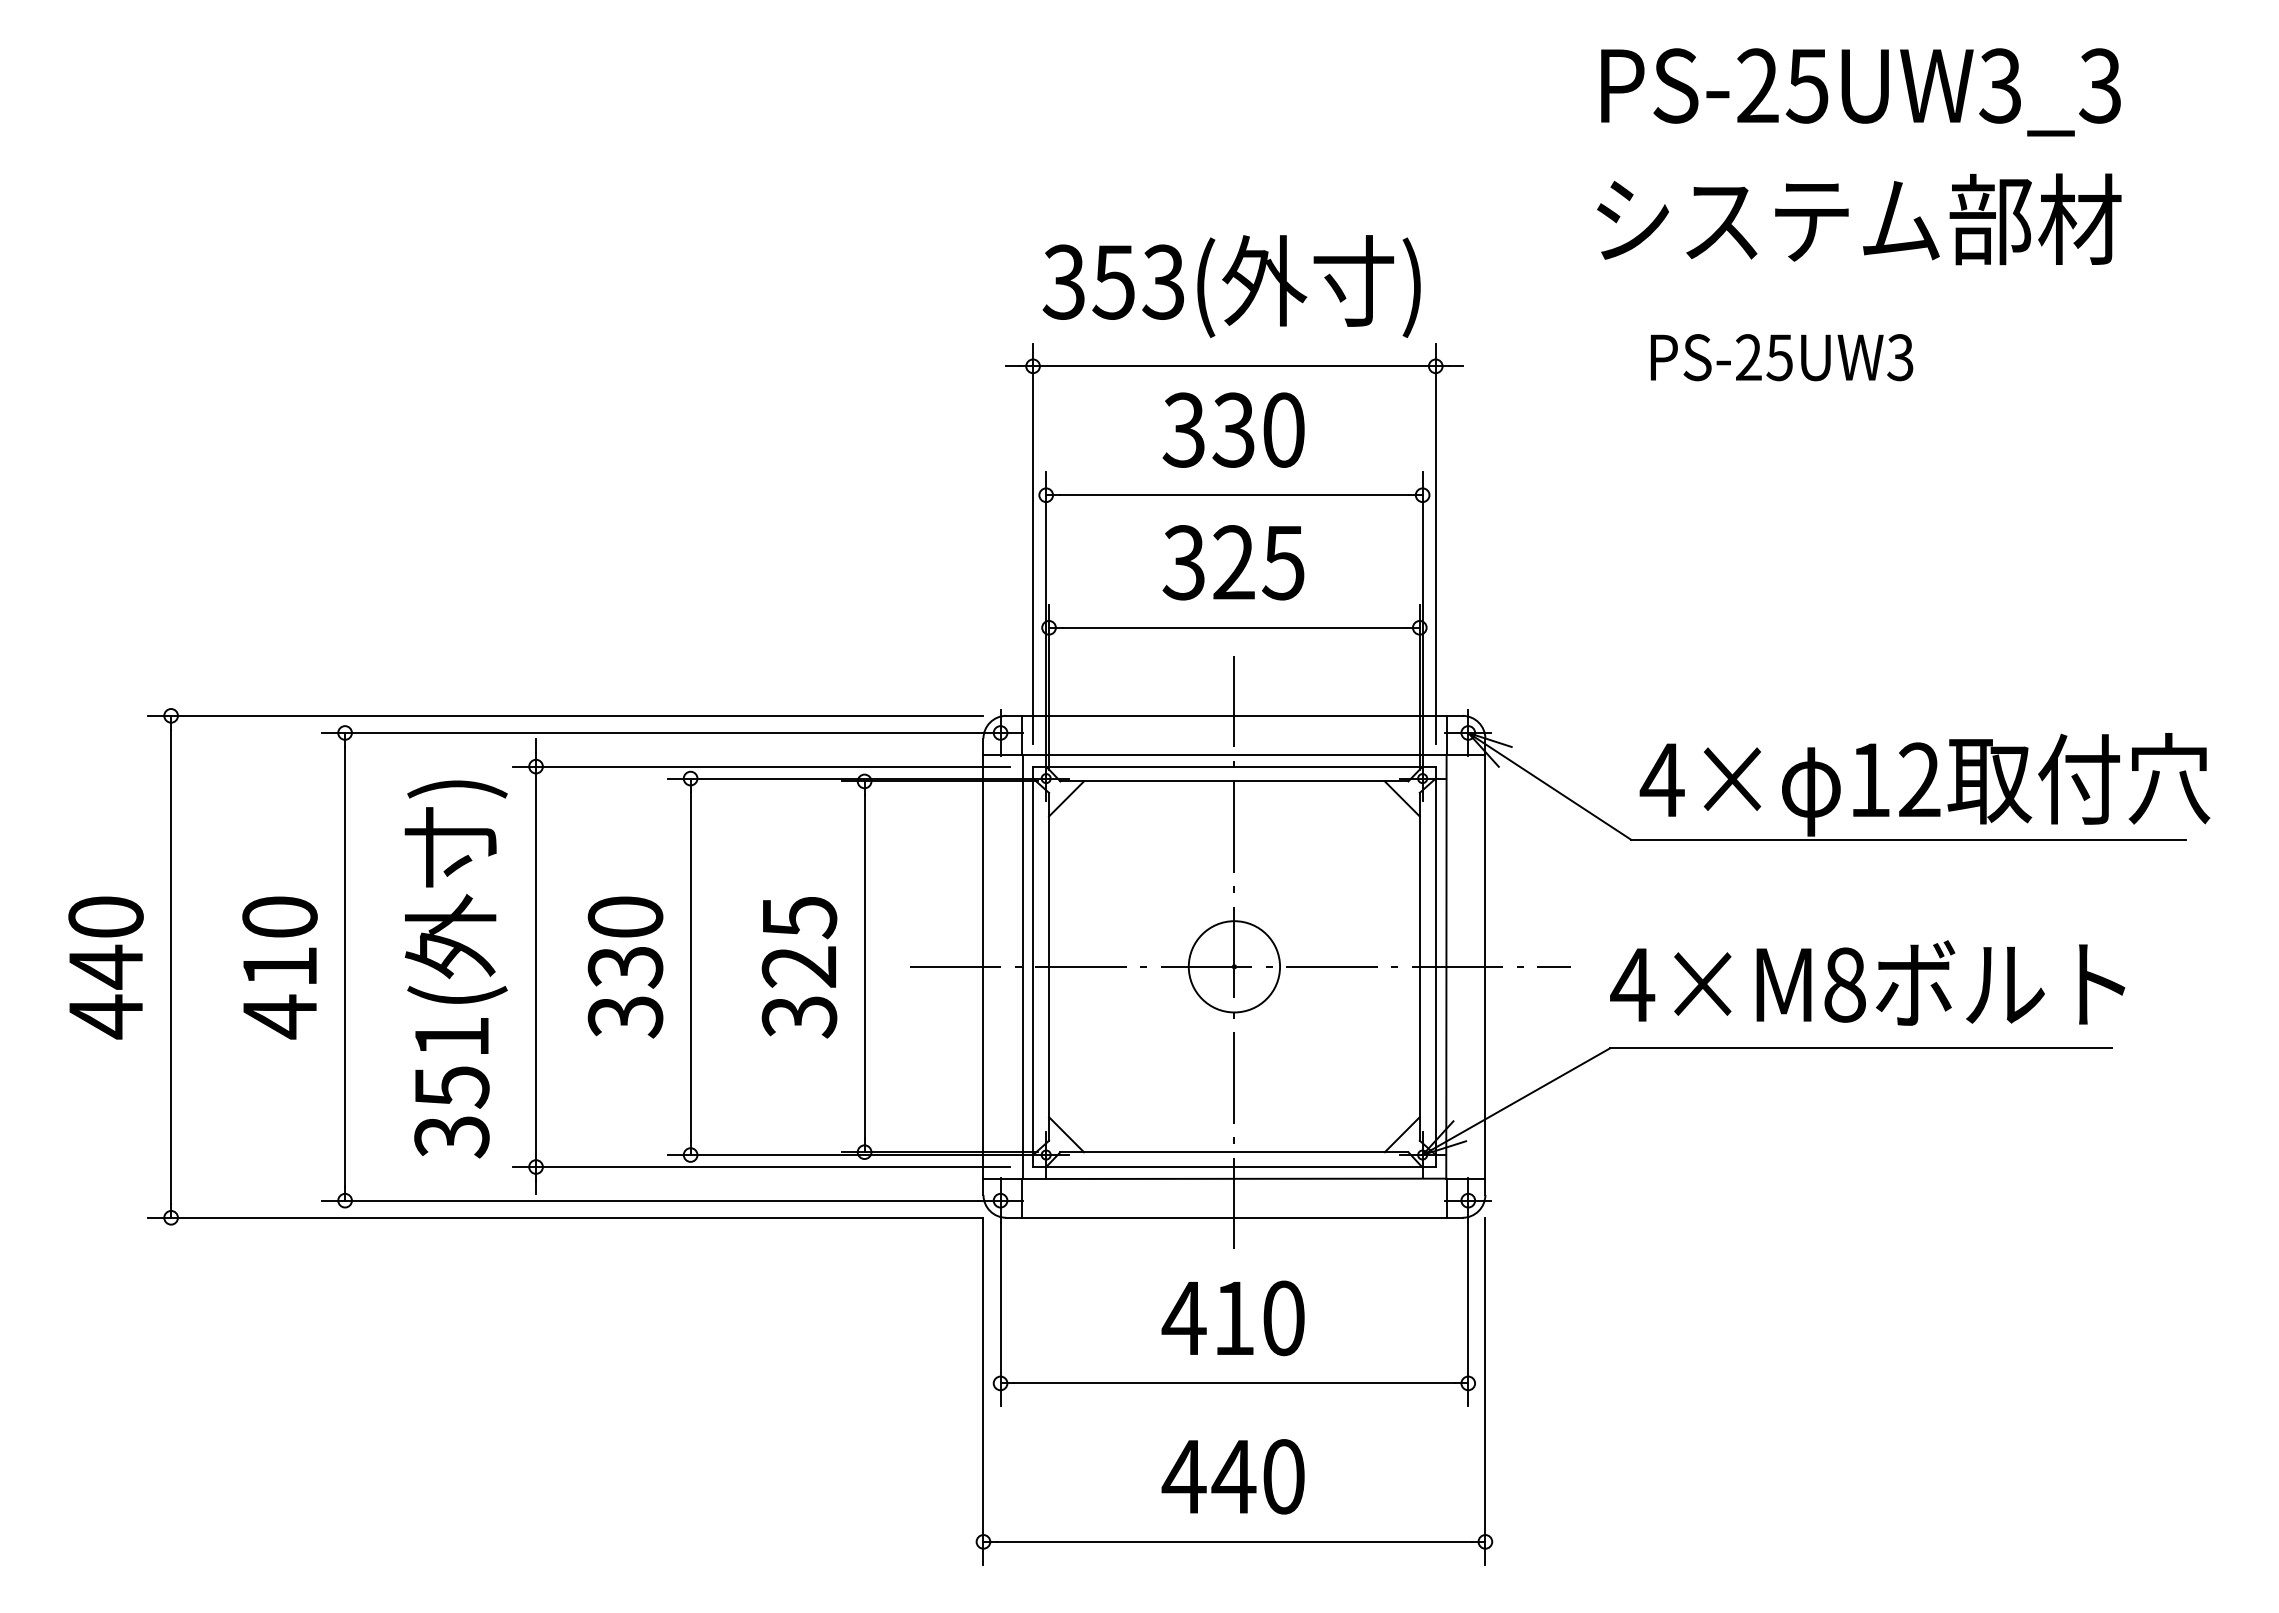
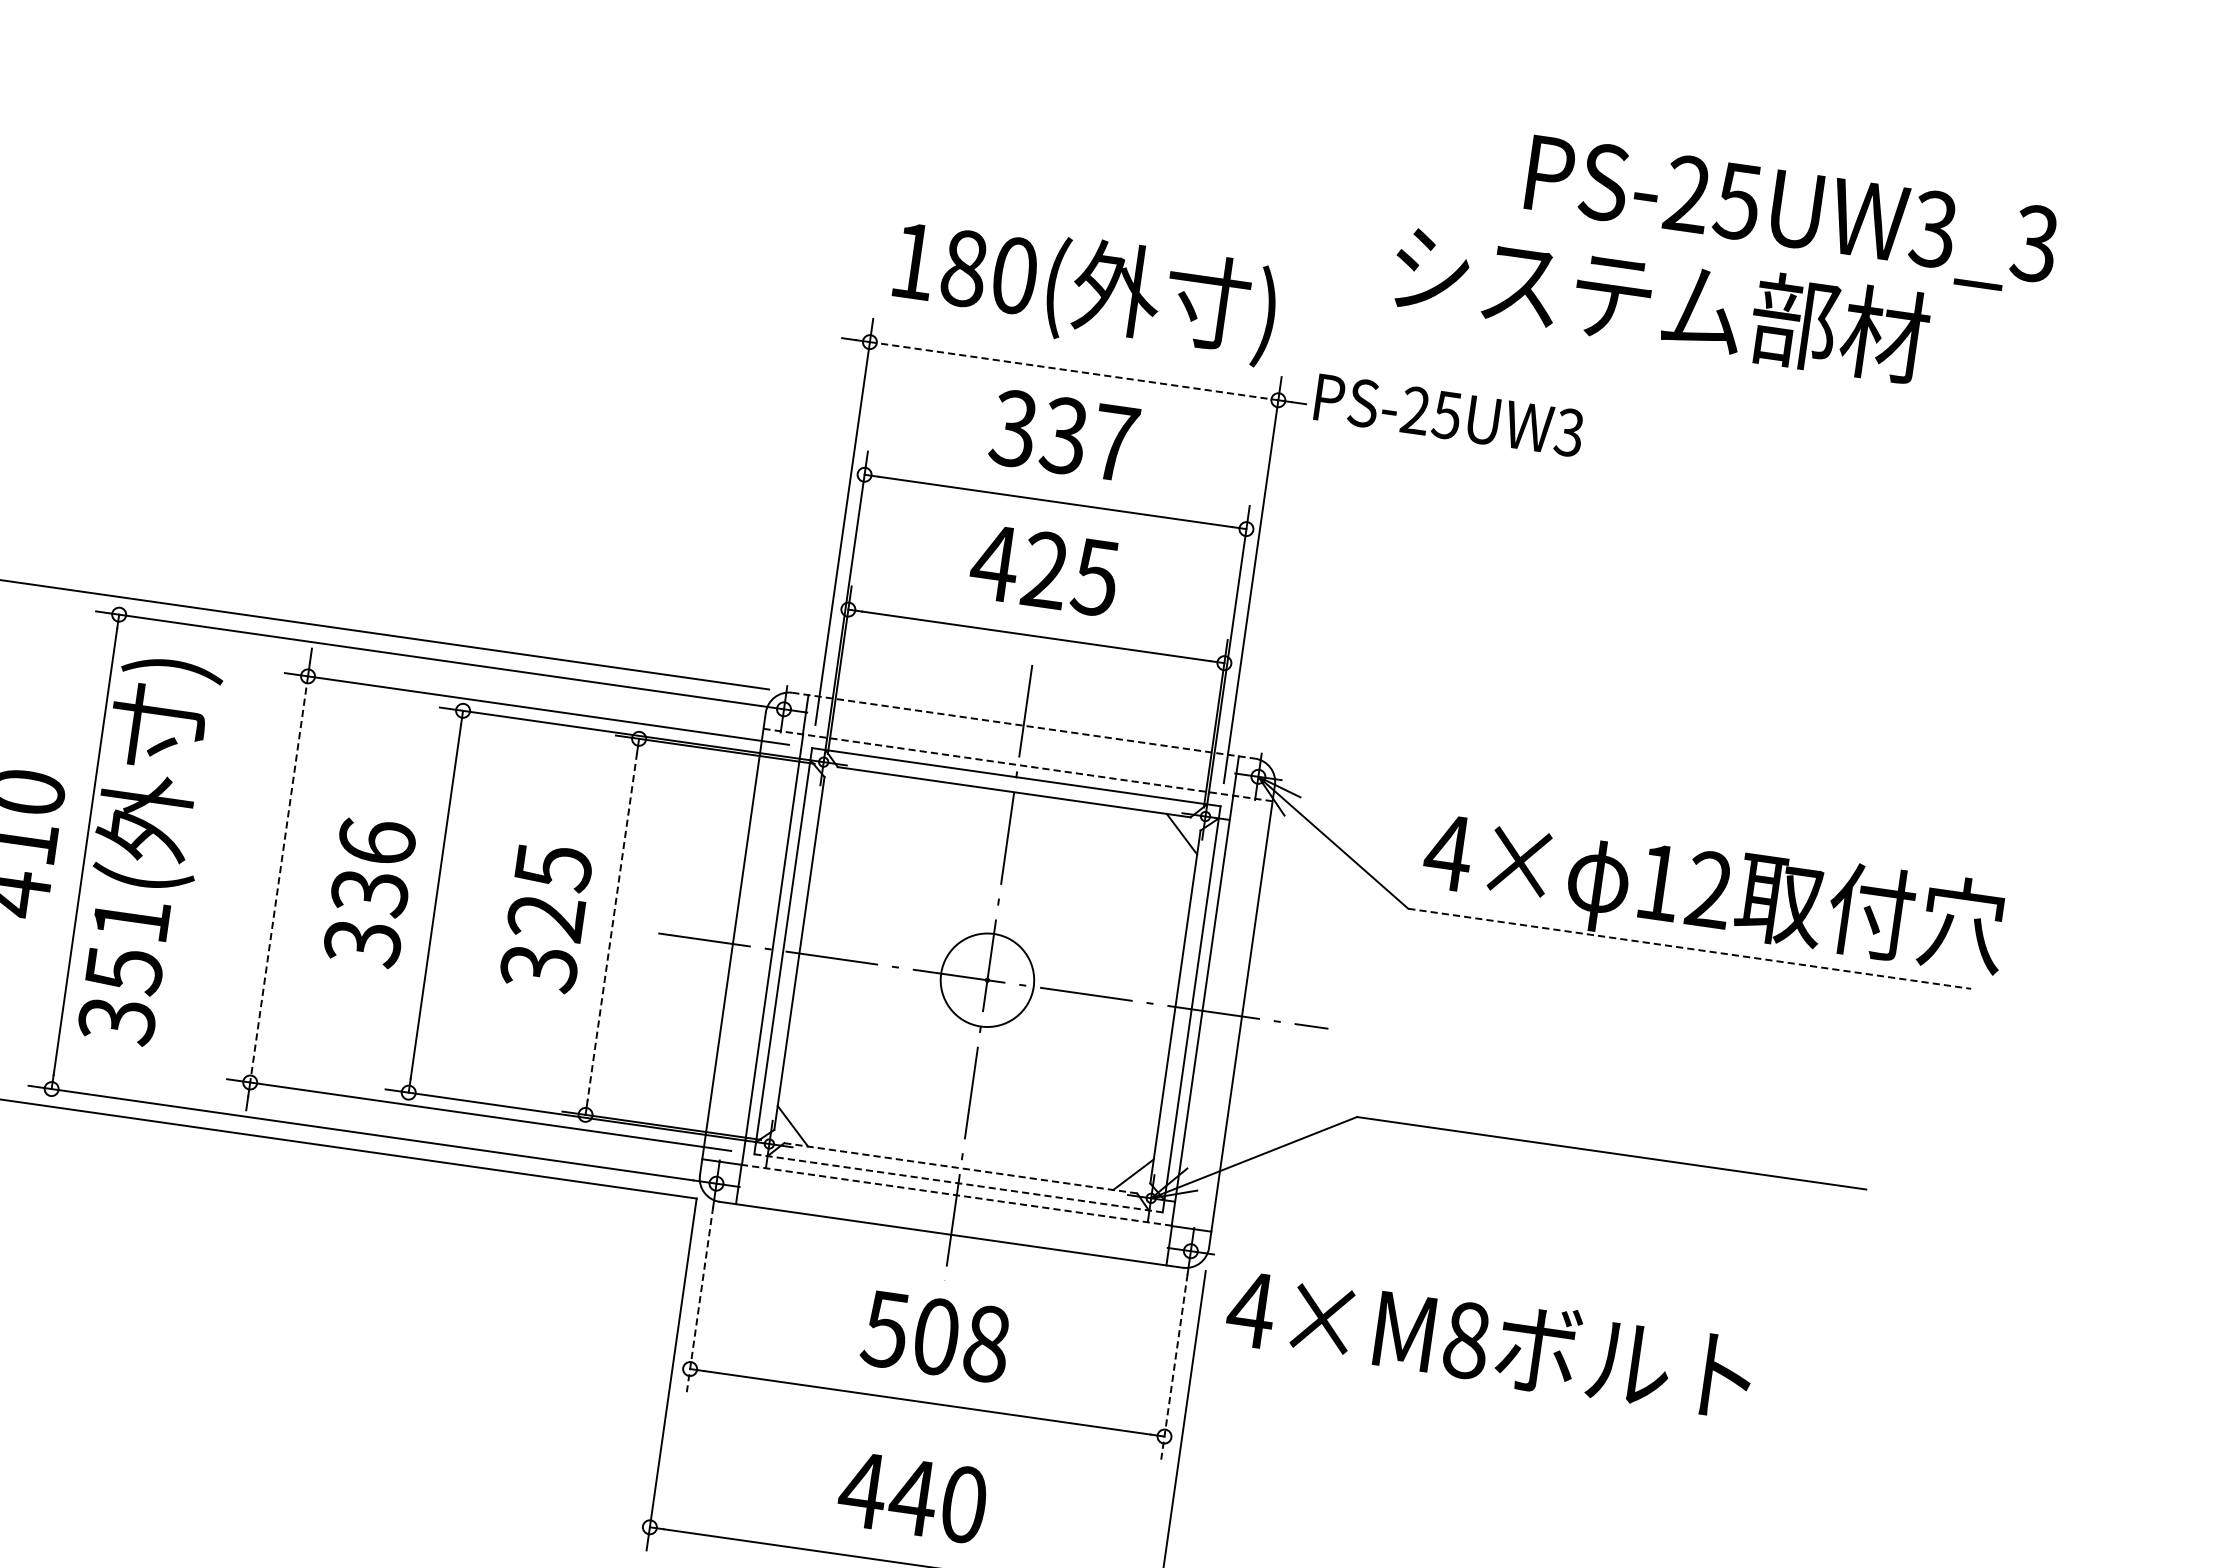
text: (1860, 92) -> (1790, 215), moved
text: (1859, 219) -> (1661, 302), moved
text: (1113, 281) -> (963, 267), 353( -> 180(
text: (1781, 357) -> (1448, 415), moved
line: (1234, 366) -> (1074, 371), solid -> dashed
text: (1283, 429) -> (1114, 442), 330 -> 337
text: (1183, 562) -> (994, 562), 325 -> 425
line: (1234, 715) -> (1023, 725), solid -> dashed
line: (1234, 754) -> (1018, 764), solid -> dashed
line: (1066, 798) -> (841, 785), removed
line: (1909, 839) -> (1690, 948), solid -> dashed
text: (625, 916) -> (377, 841), 330 -> 336
line: (864, 966) -> (612, 926), solid -> dashed
line: (536, 967) -> (279, 880), solid -> dashed
text: (455, 969) -> (144, 851), moved
text: (1867, 982) -> (1489, 1341), moved
line: (1234, 1152) -> (960, 1168), solid -> dashed
line: (1234, 1167) -> (958, 1183), solid -> dashed
line: (1234, 1178) -> (956, 1194), solid -> dashed
line: (1000, 1315) -> (699, 1300), solid -> dashed
line: (1468, 1315) -> (1174, 1367), solid -> dashed
text: (1232, 1318) -> (934, 1336), 410 -> 508

